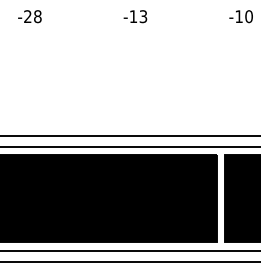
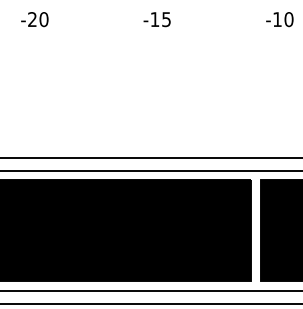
text: (37, 16) -> (43, 19), -28 -> -20
text: (143, 16) -> (166, 19), -13 -> -15

